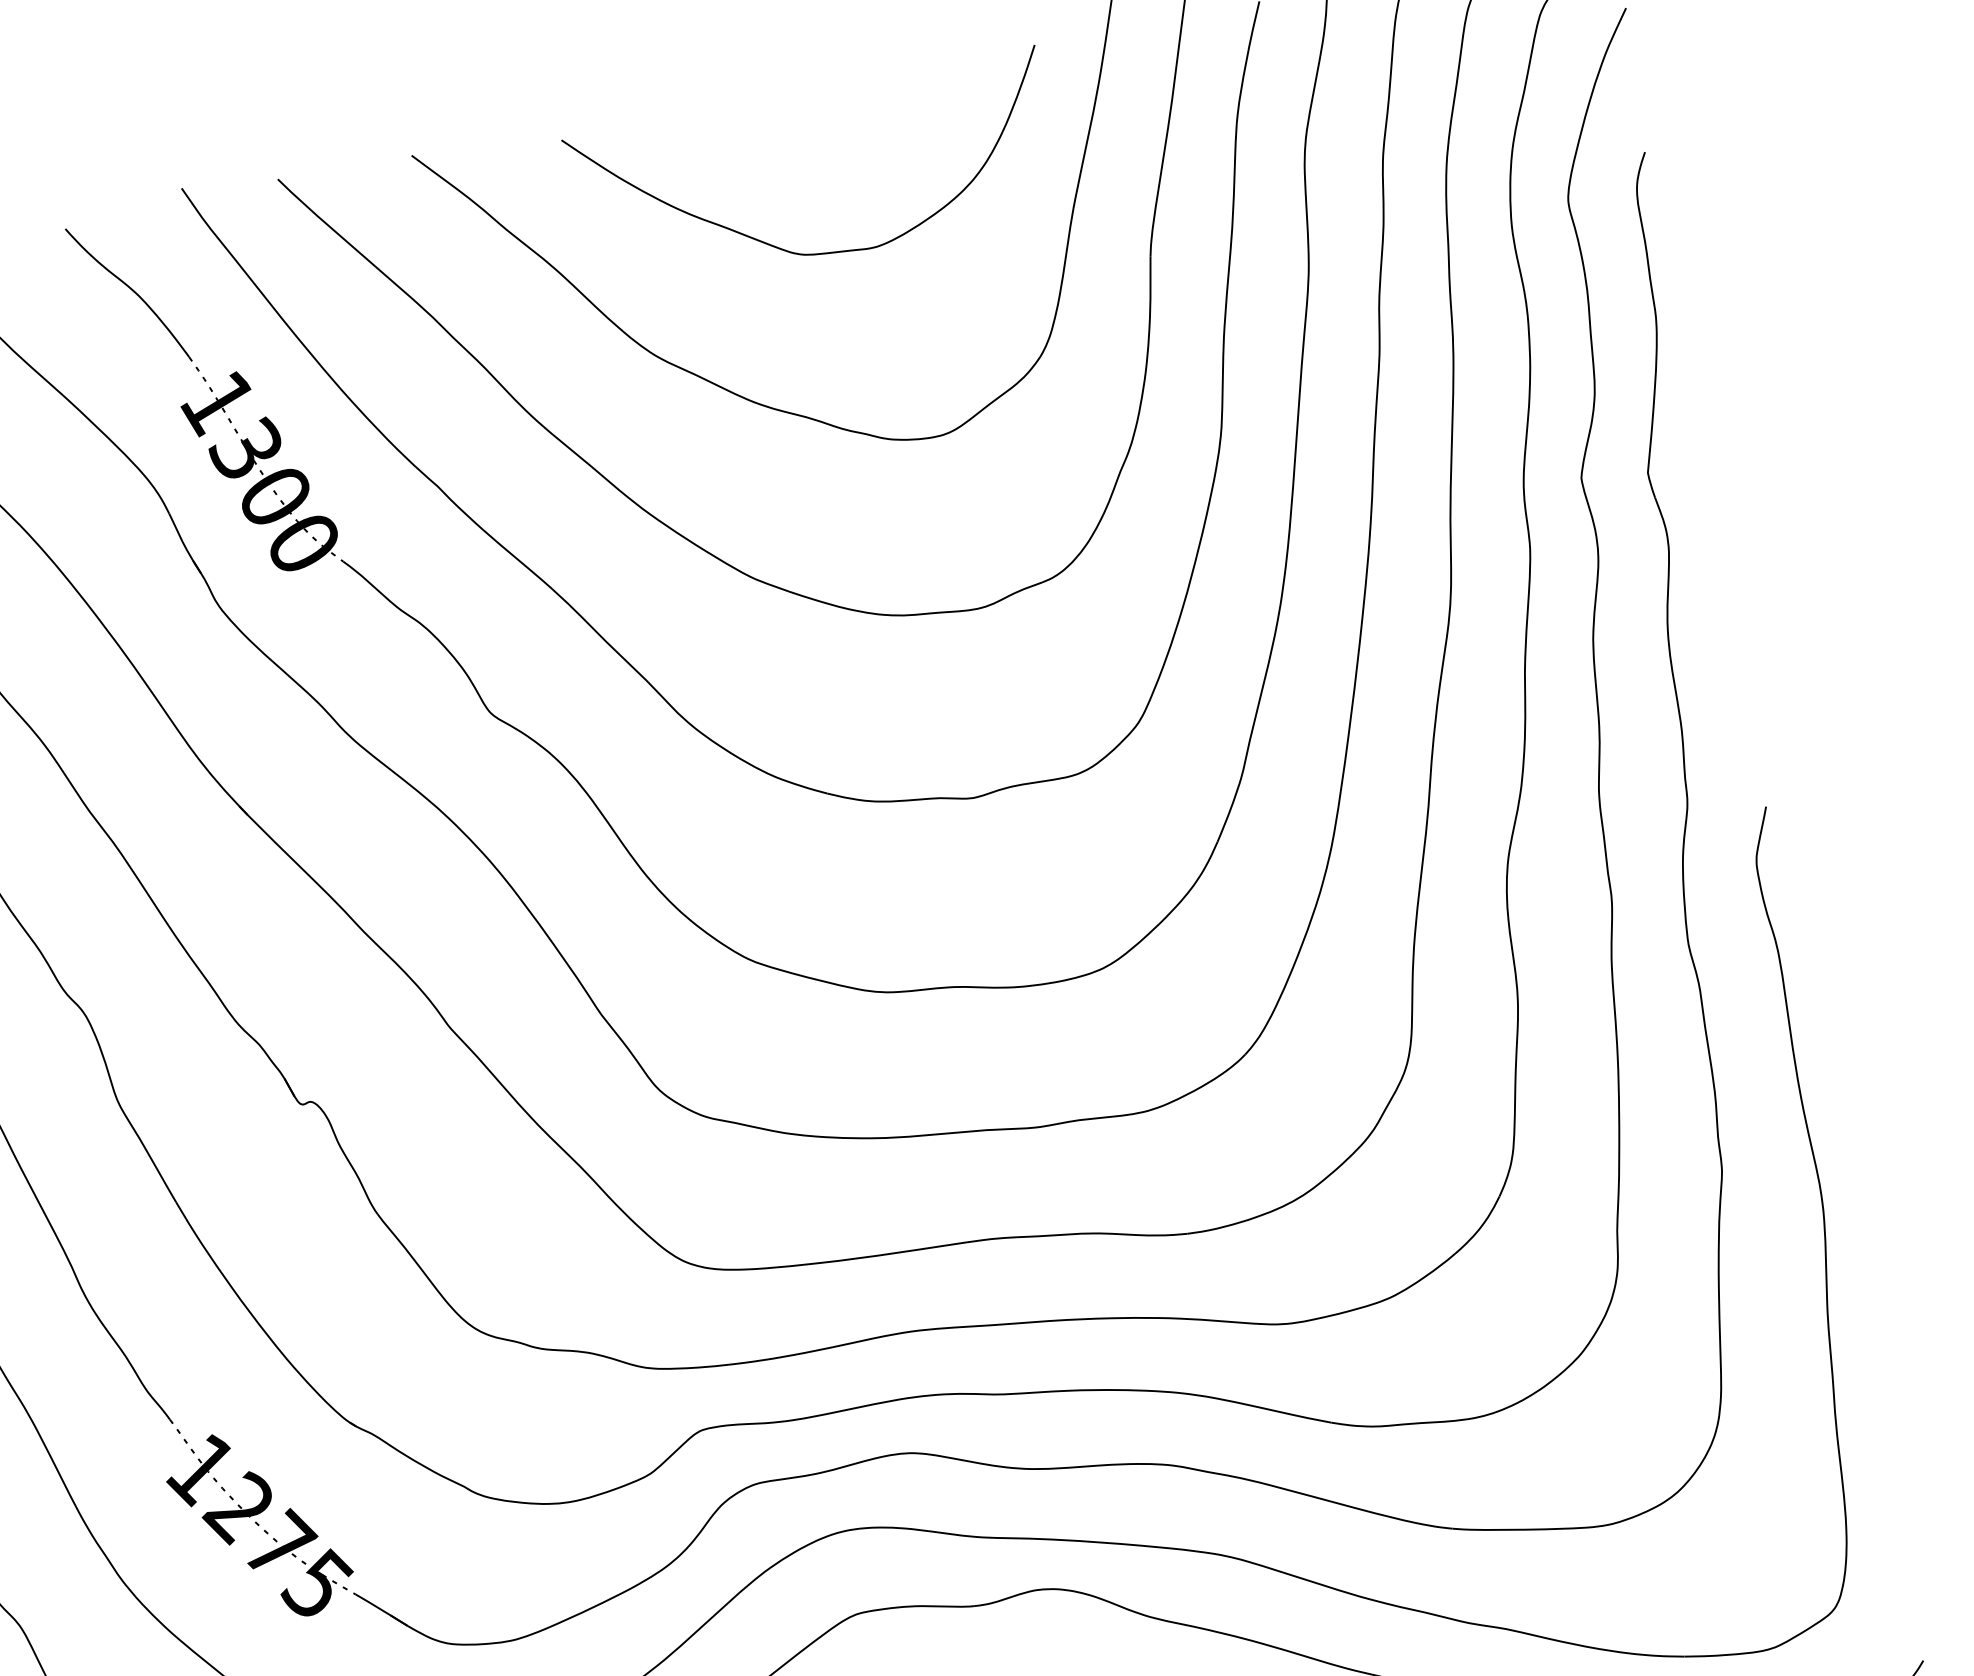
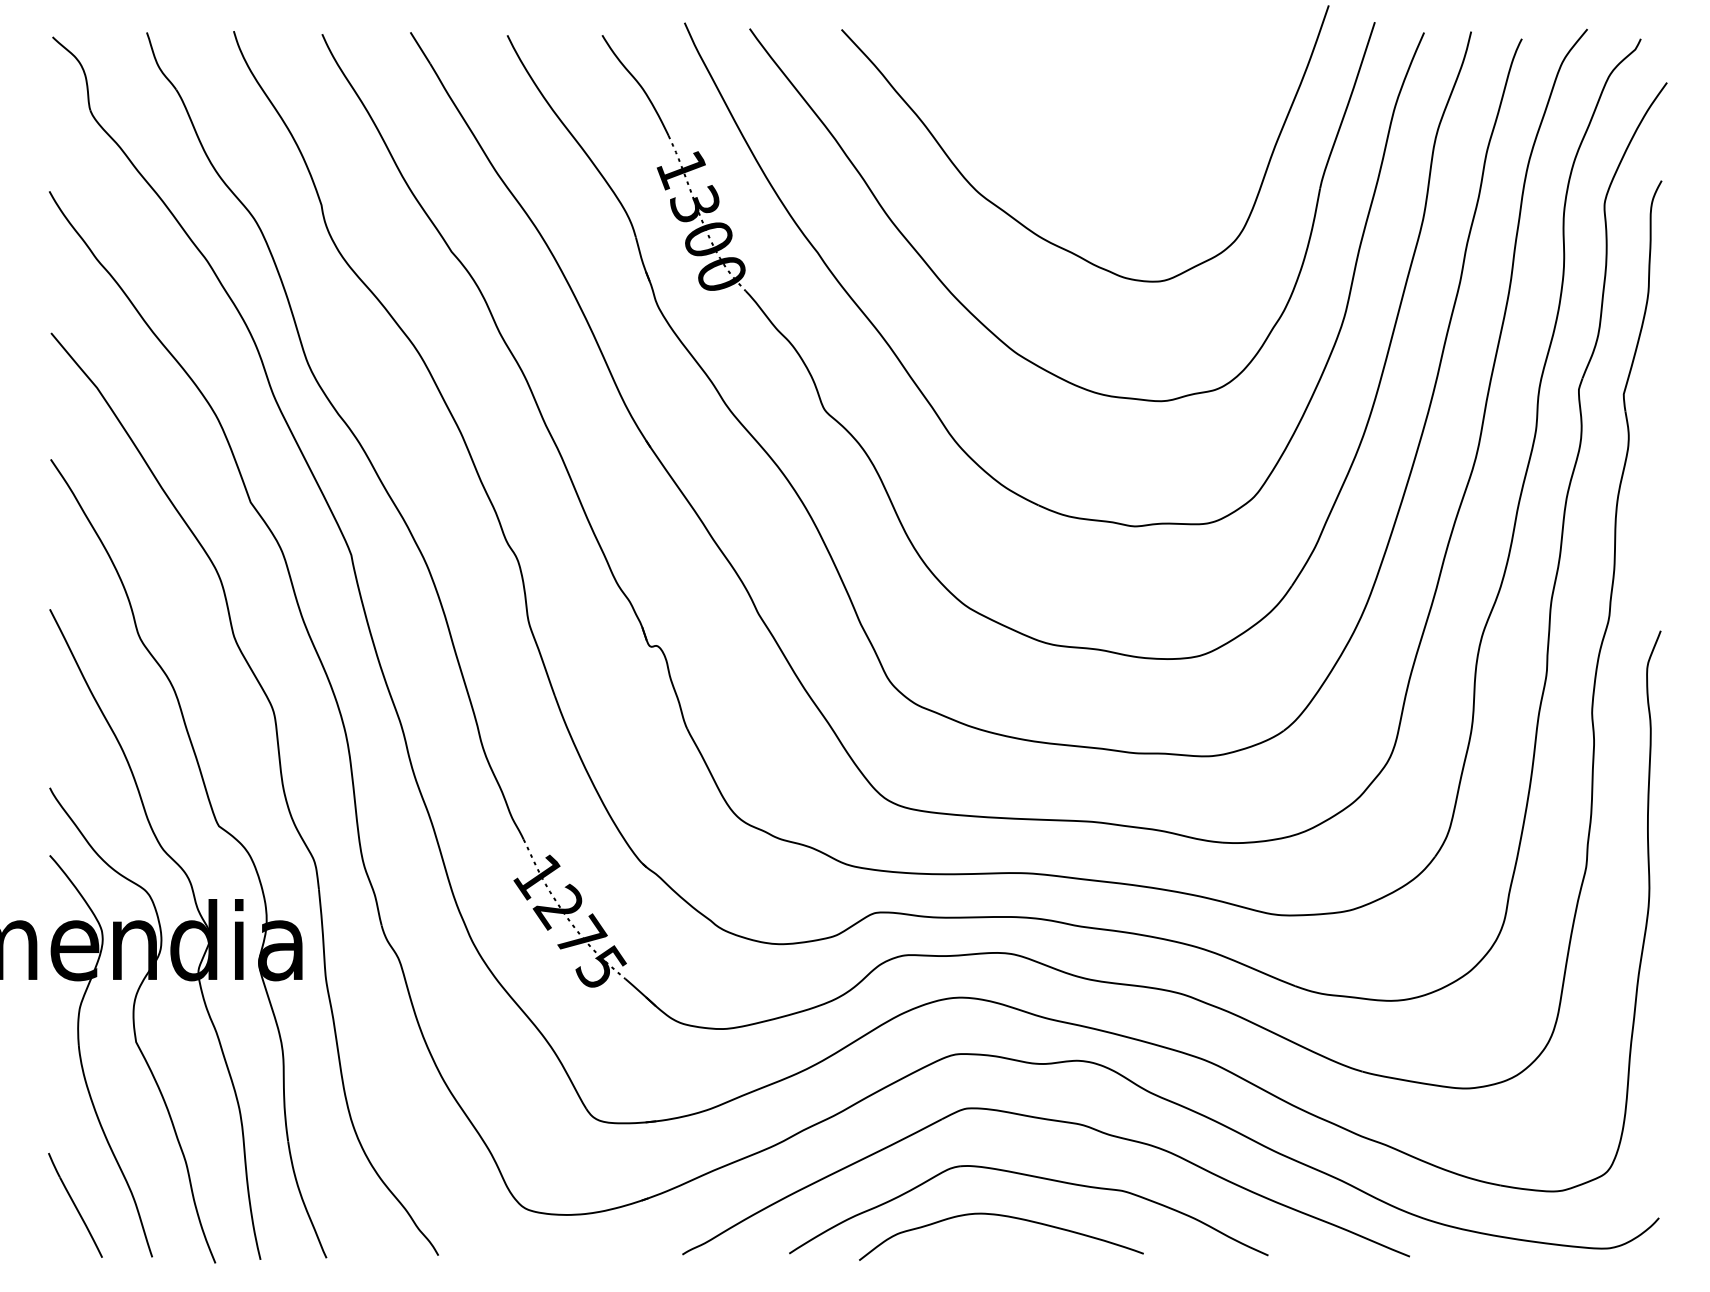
curve: (820, 251) -> (1101, 144), removed

